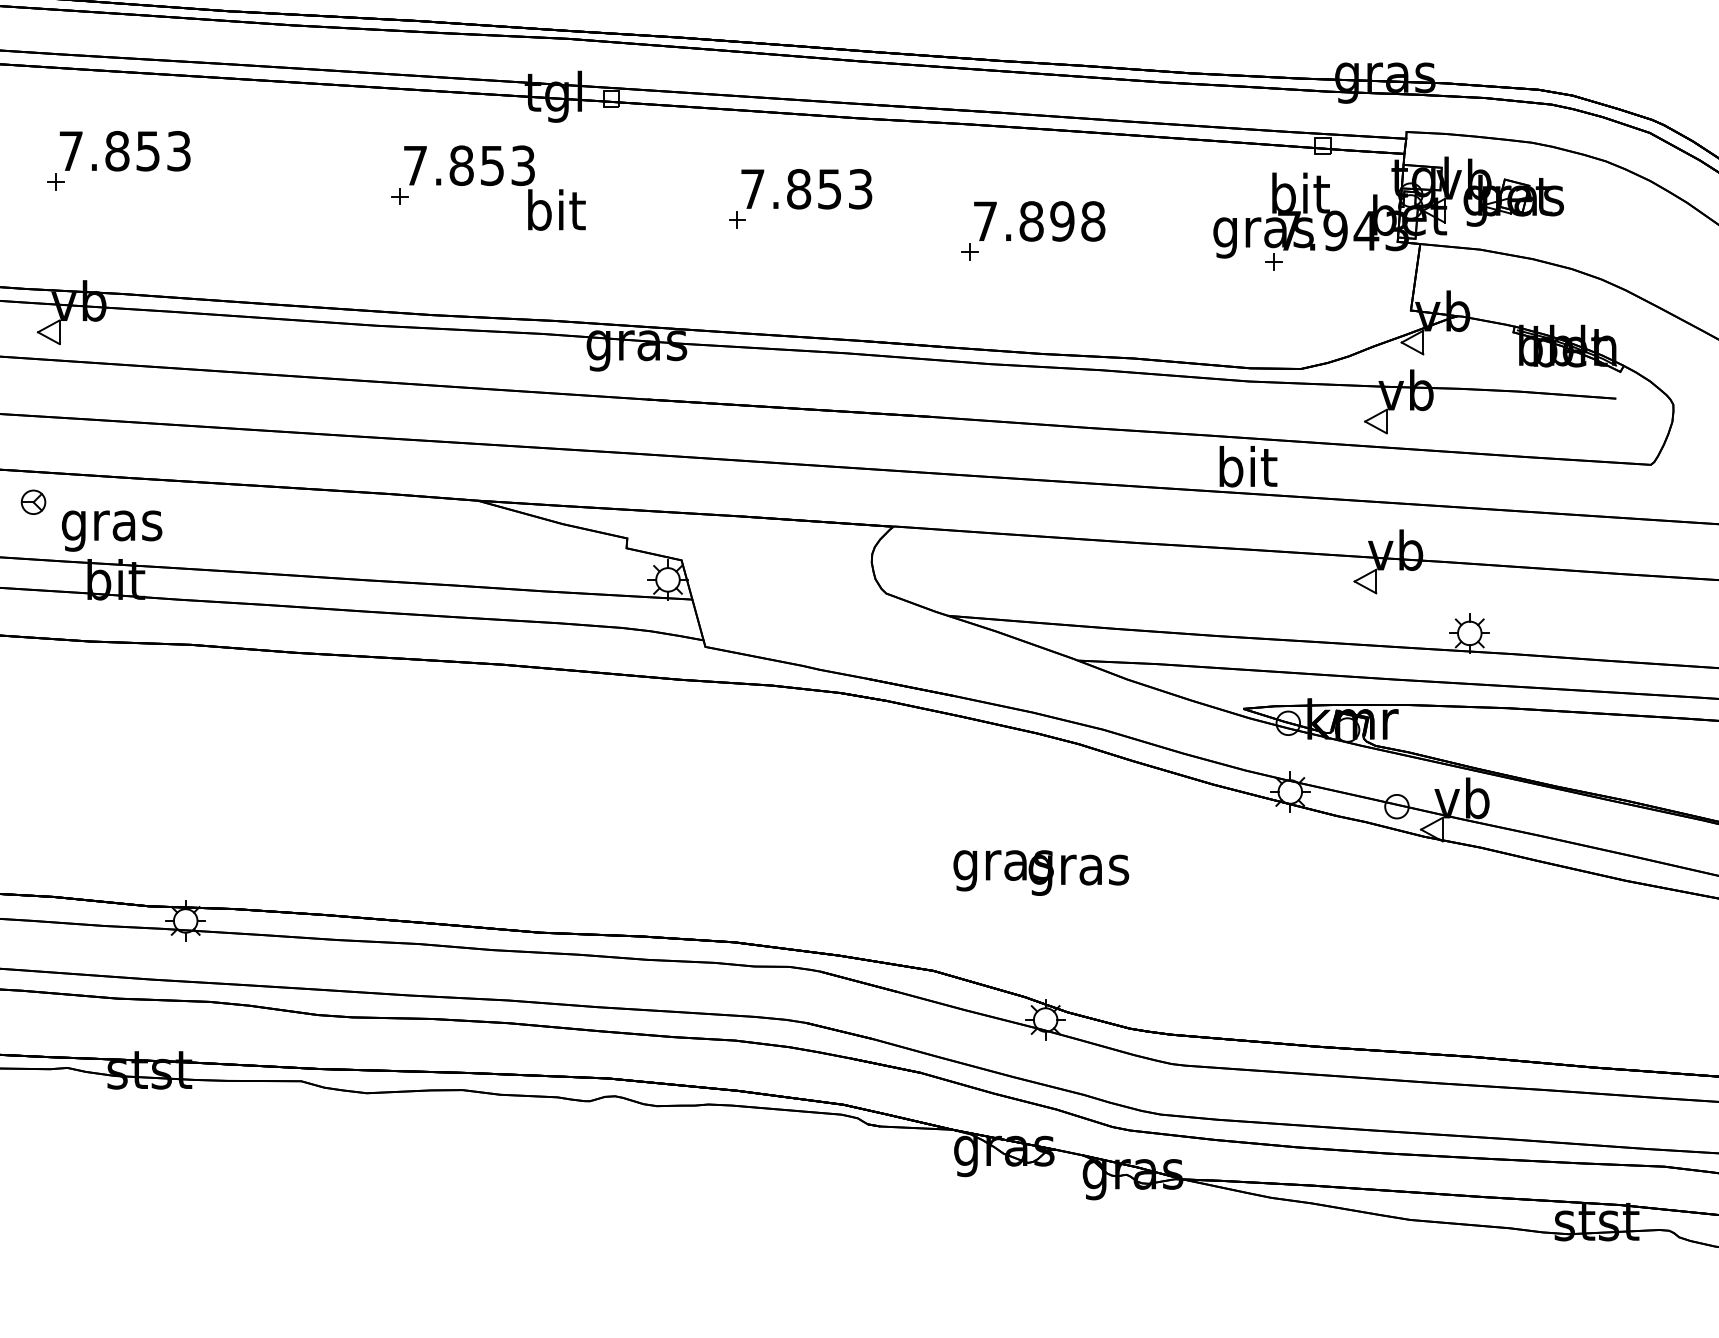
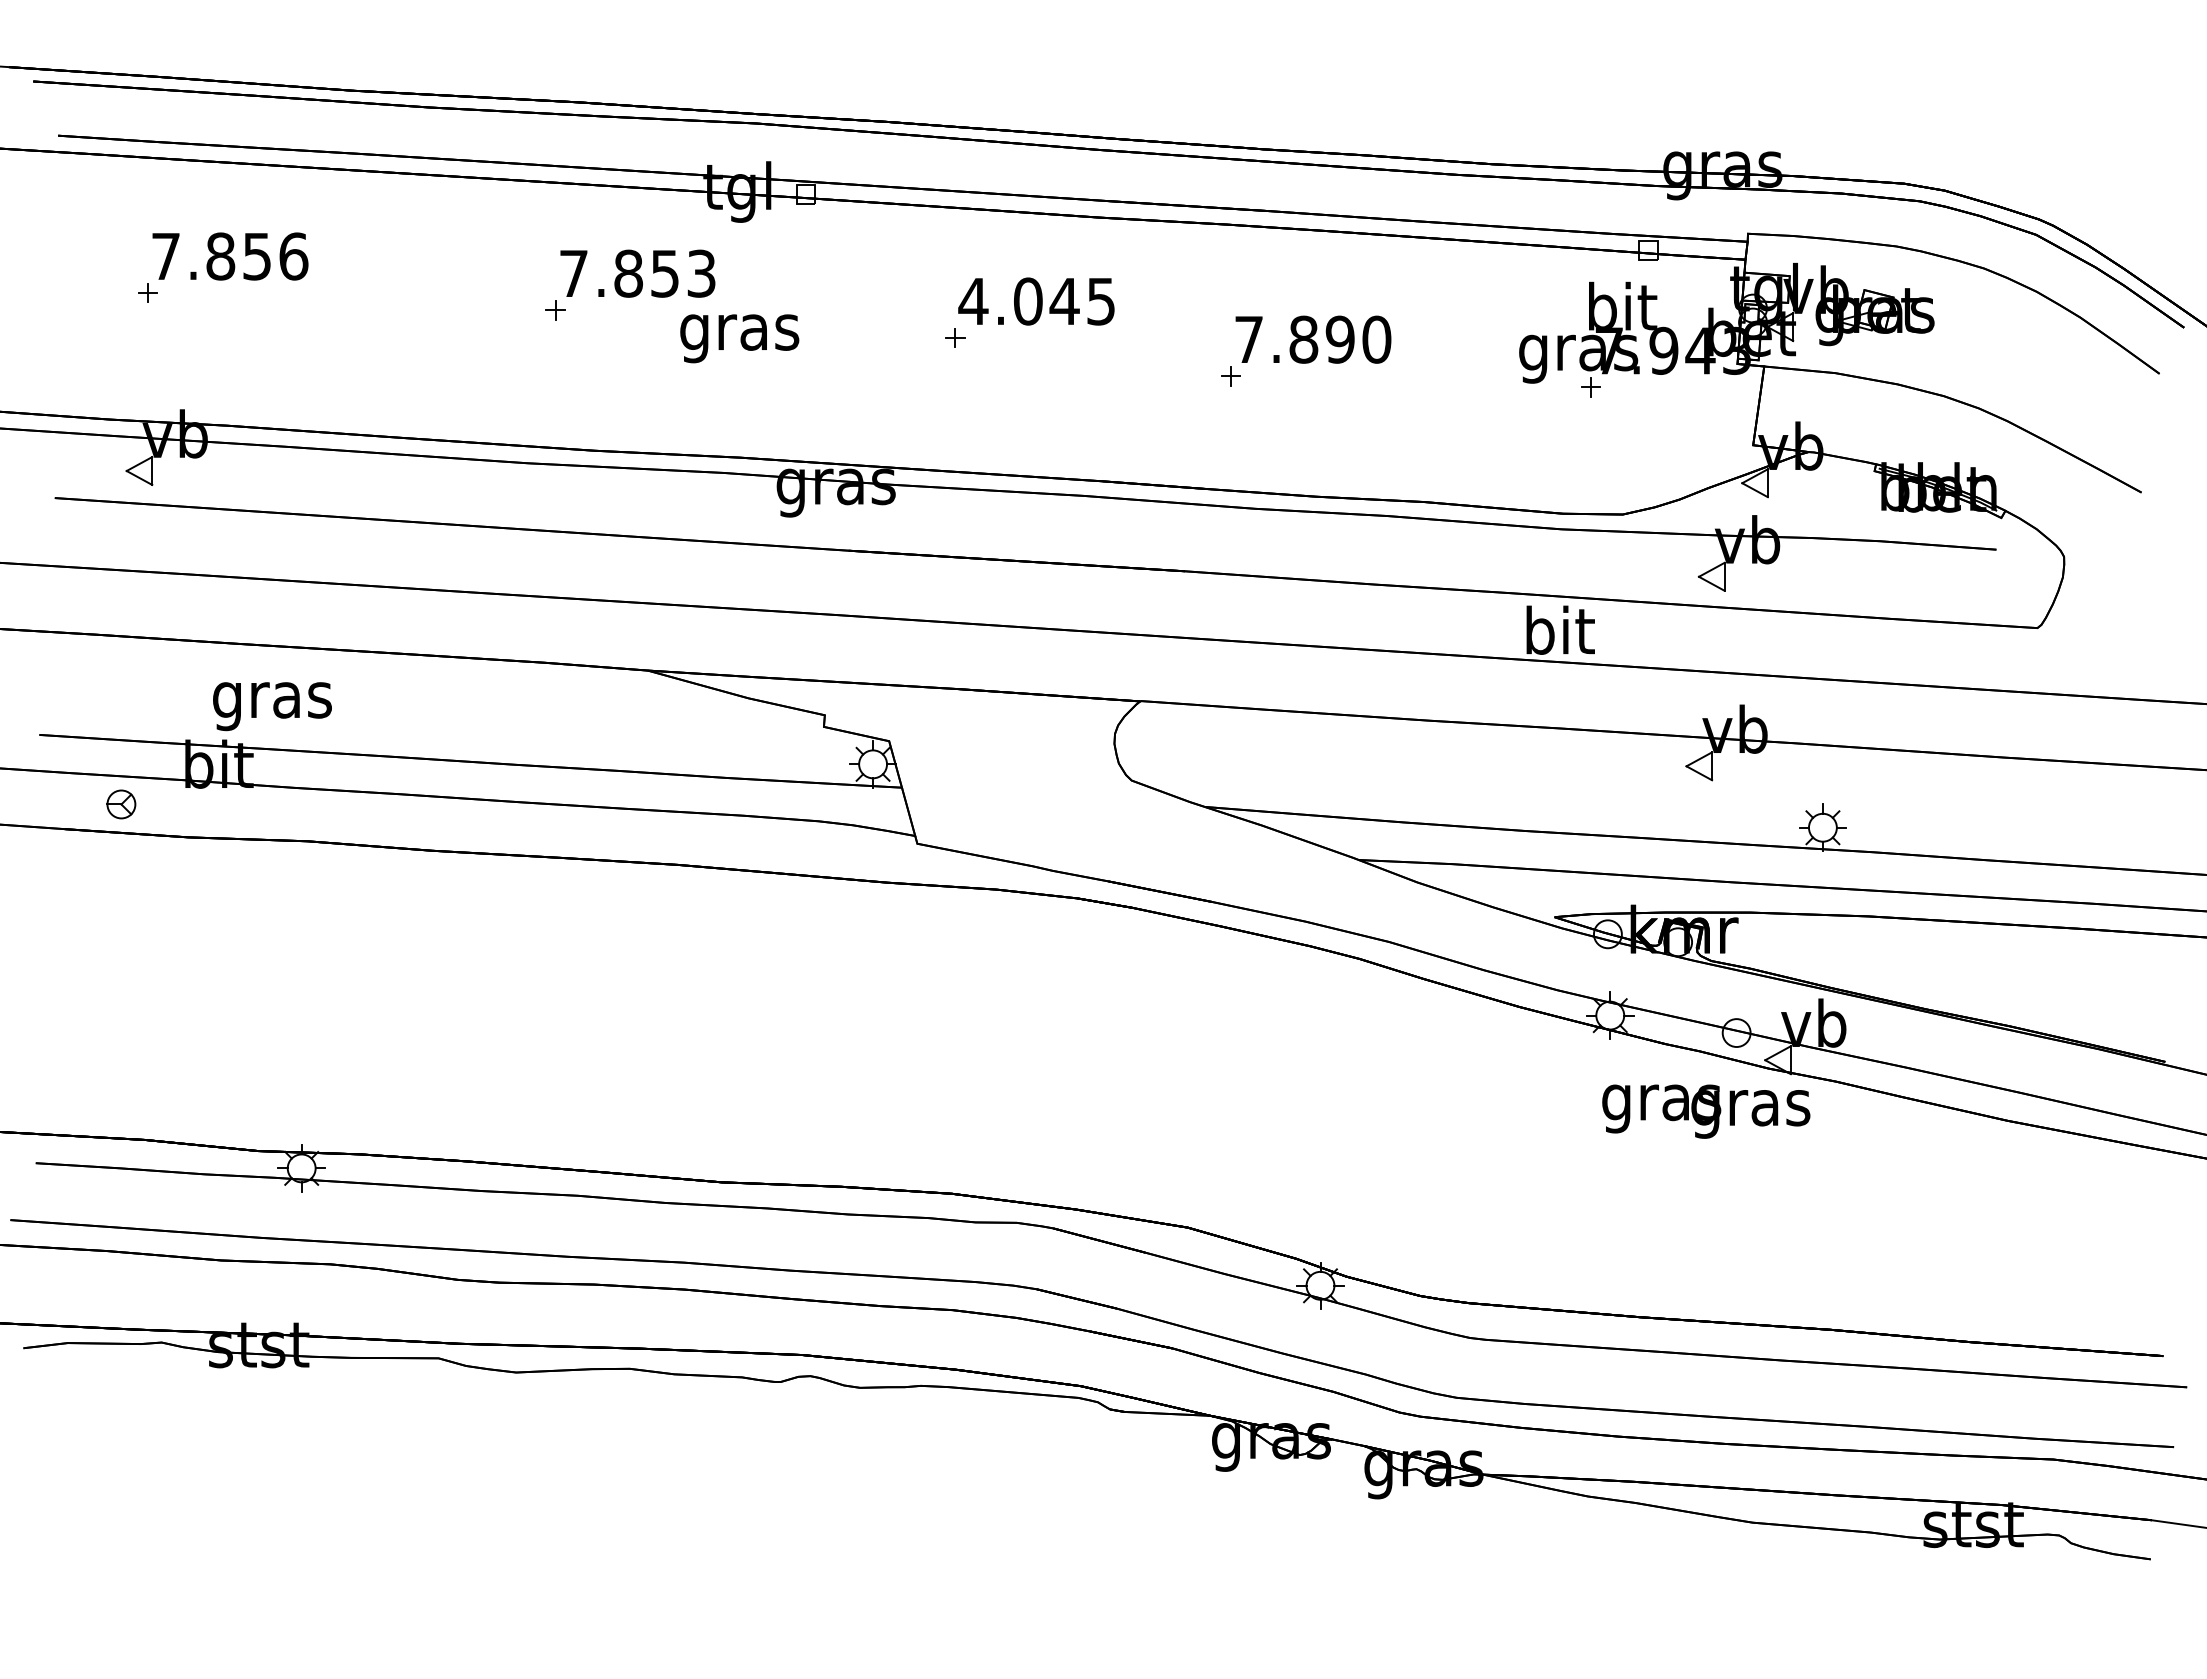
text: (178, 151) -> (293, 256), 7.853 -> 7.856
text: (805, 189) -> (1036, 301), 7.853 -> 4.045
text: (555, 215) -> (739, 332), bit -> gras
text: (1092, 221) -> (1376, 339), 7.898 -> 7.890
part: (33, 502) -> (121, 804), moved
text: (112, 531) -> (272, 706), moved
text: (1041, 872) -> (1706, 1111), moved

